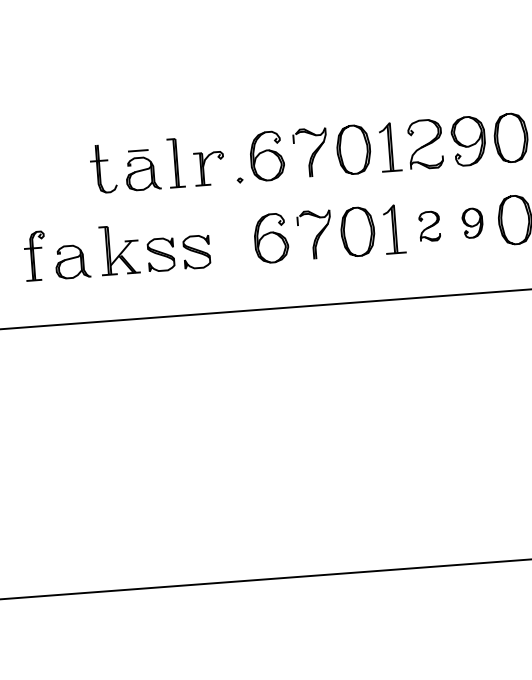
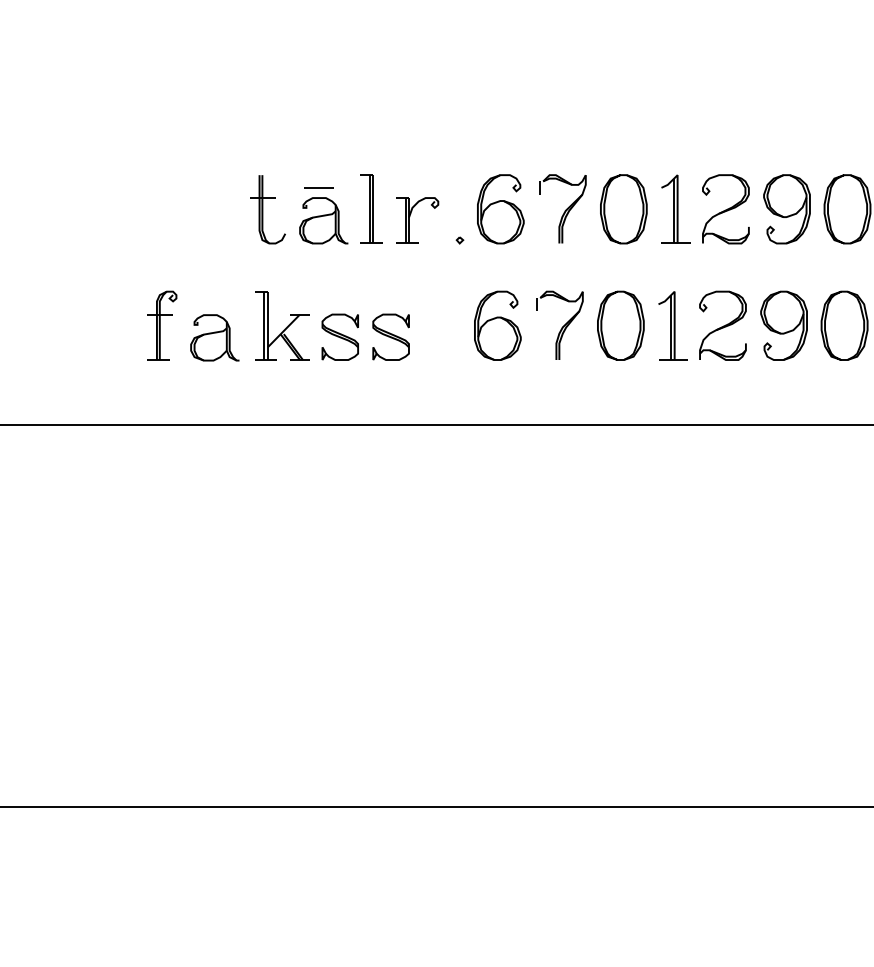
part: (472, 223) -> (783, 325), size x1.67
part: (429, 226) -> (722, 325), size x1.67

